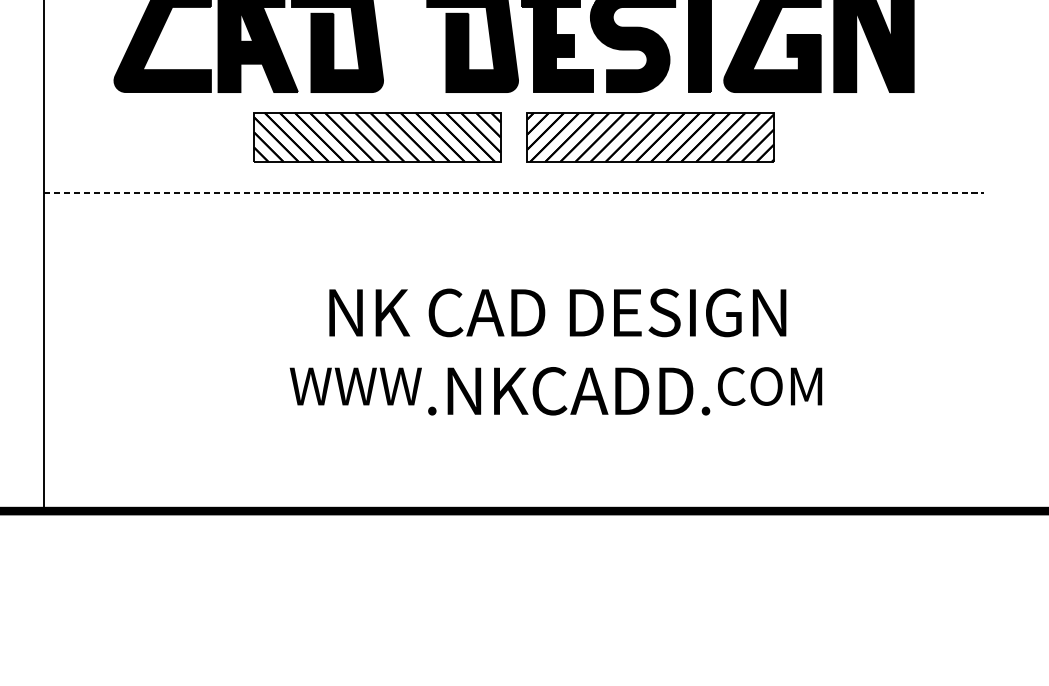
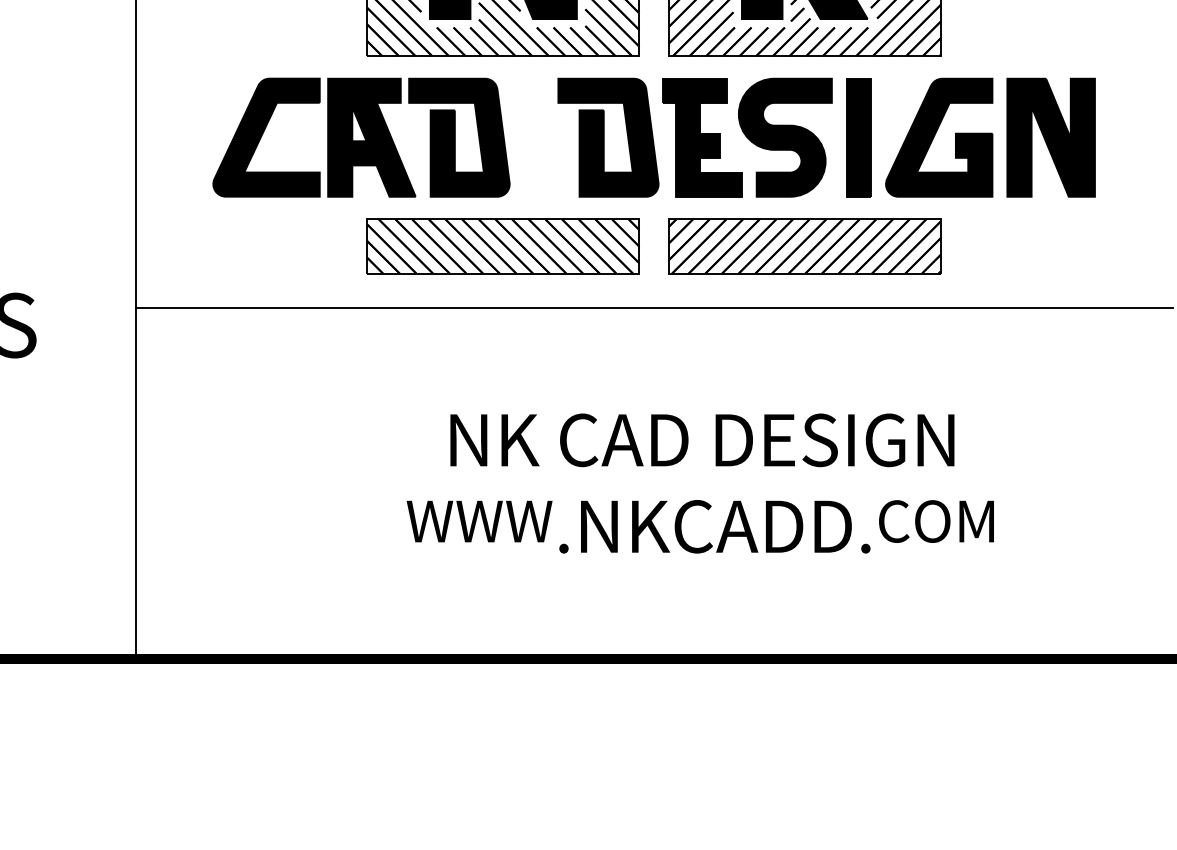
line: (514, 193) -> (654, 308), dashed -> solid

